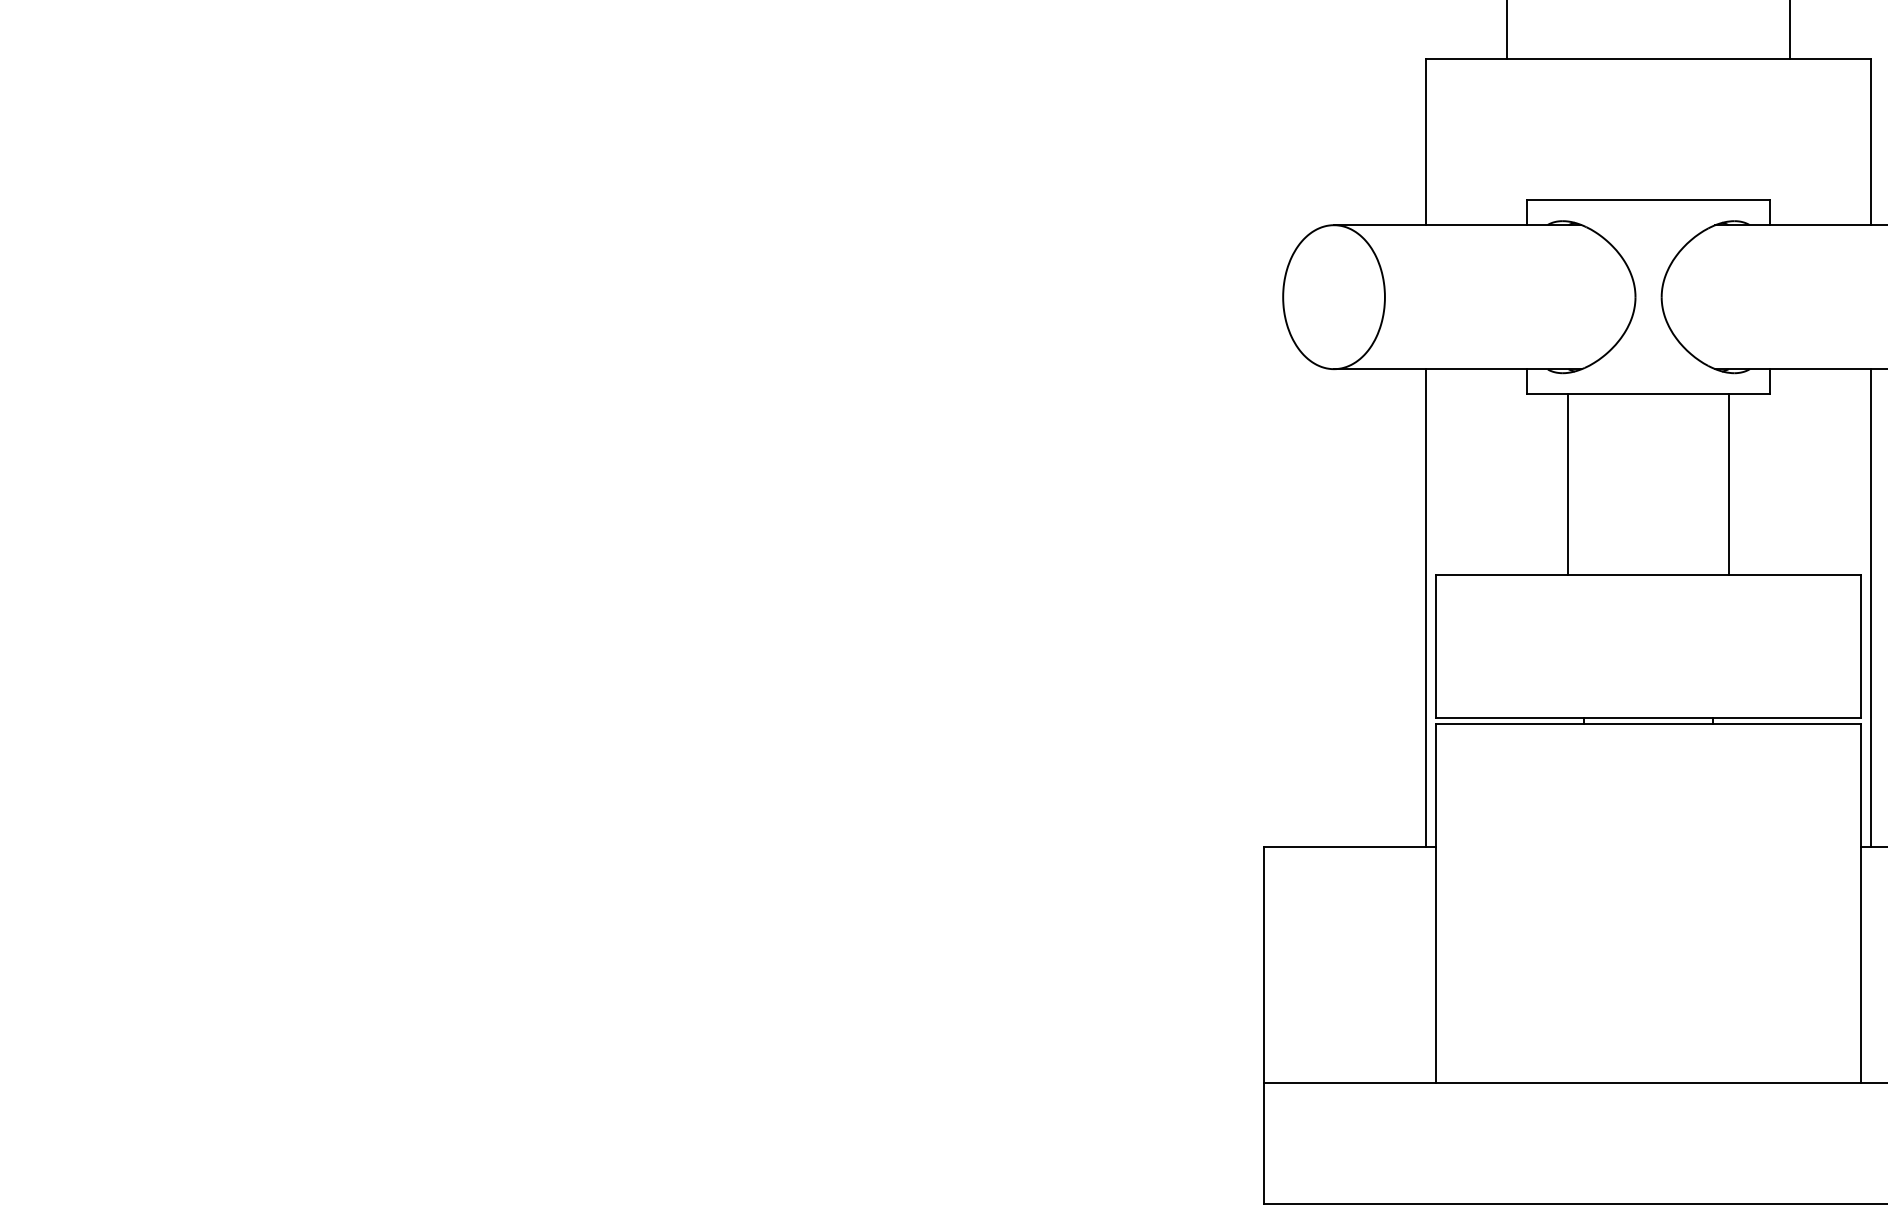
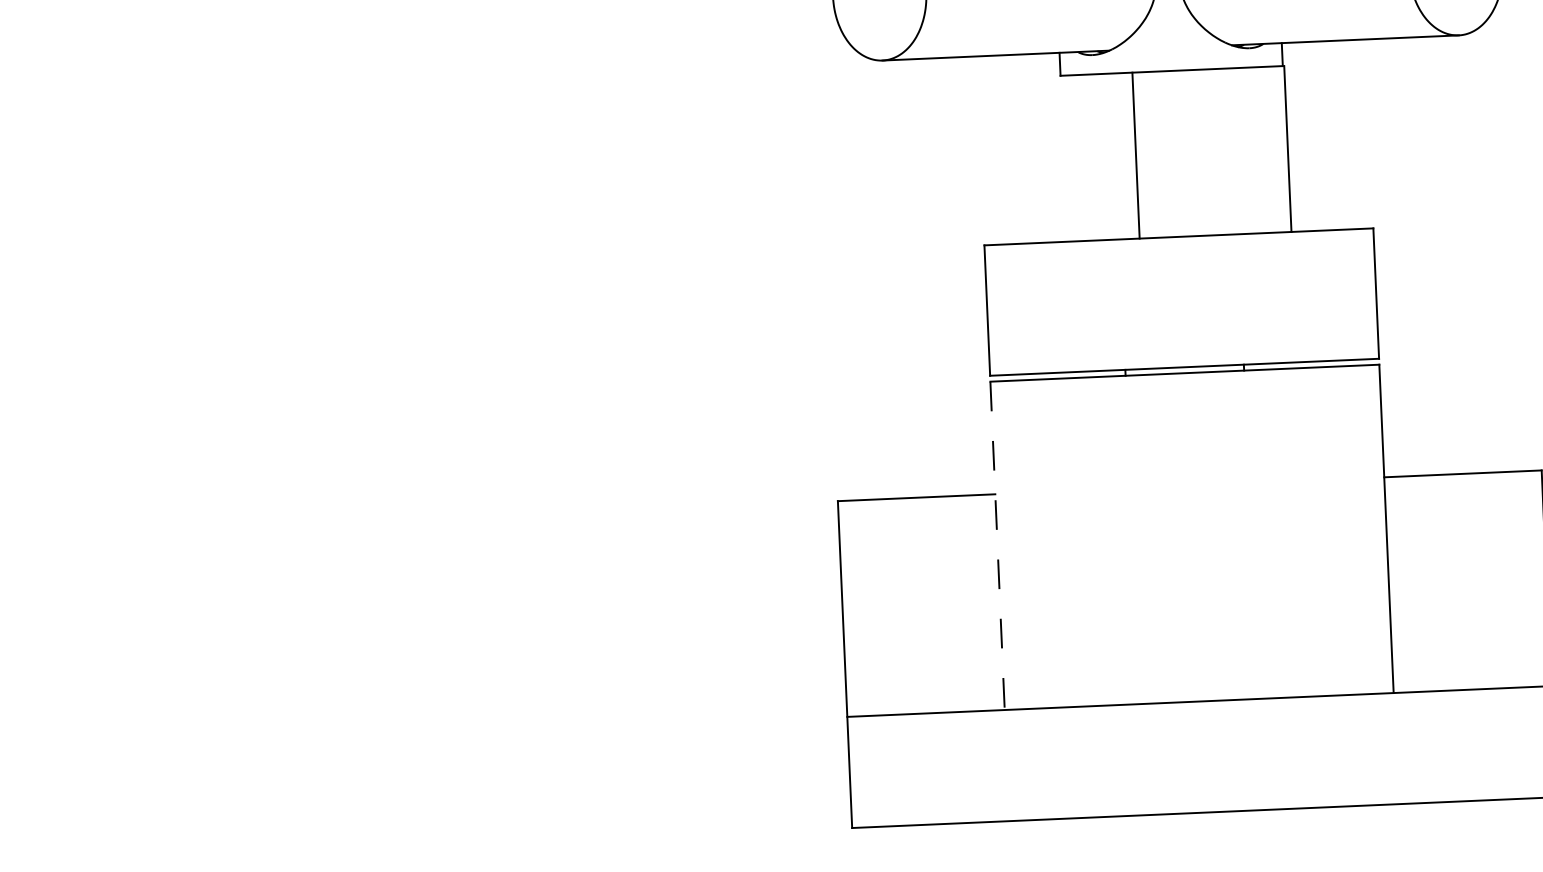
line: (1567, 484) -> (1135, 155), moved
line: (1729, 484) -> (1287, 148), moved
line: (1426, 608) -> (976, 276), removed
line: (1871, 608) -> (1384, 258), removed
line: (1436, 903) -> (997, 545), solid -> dashed

